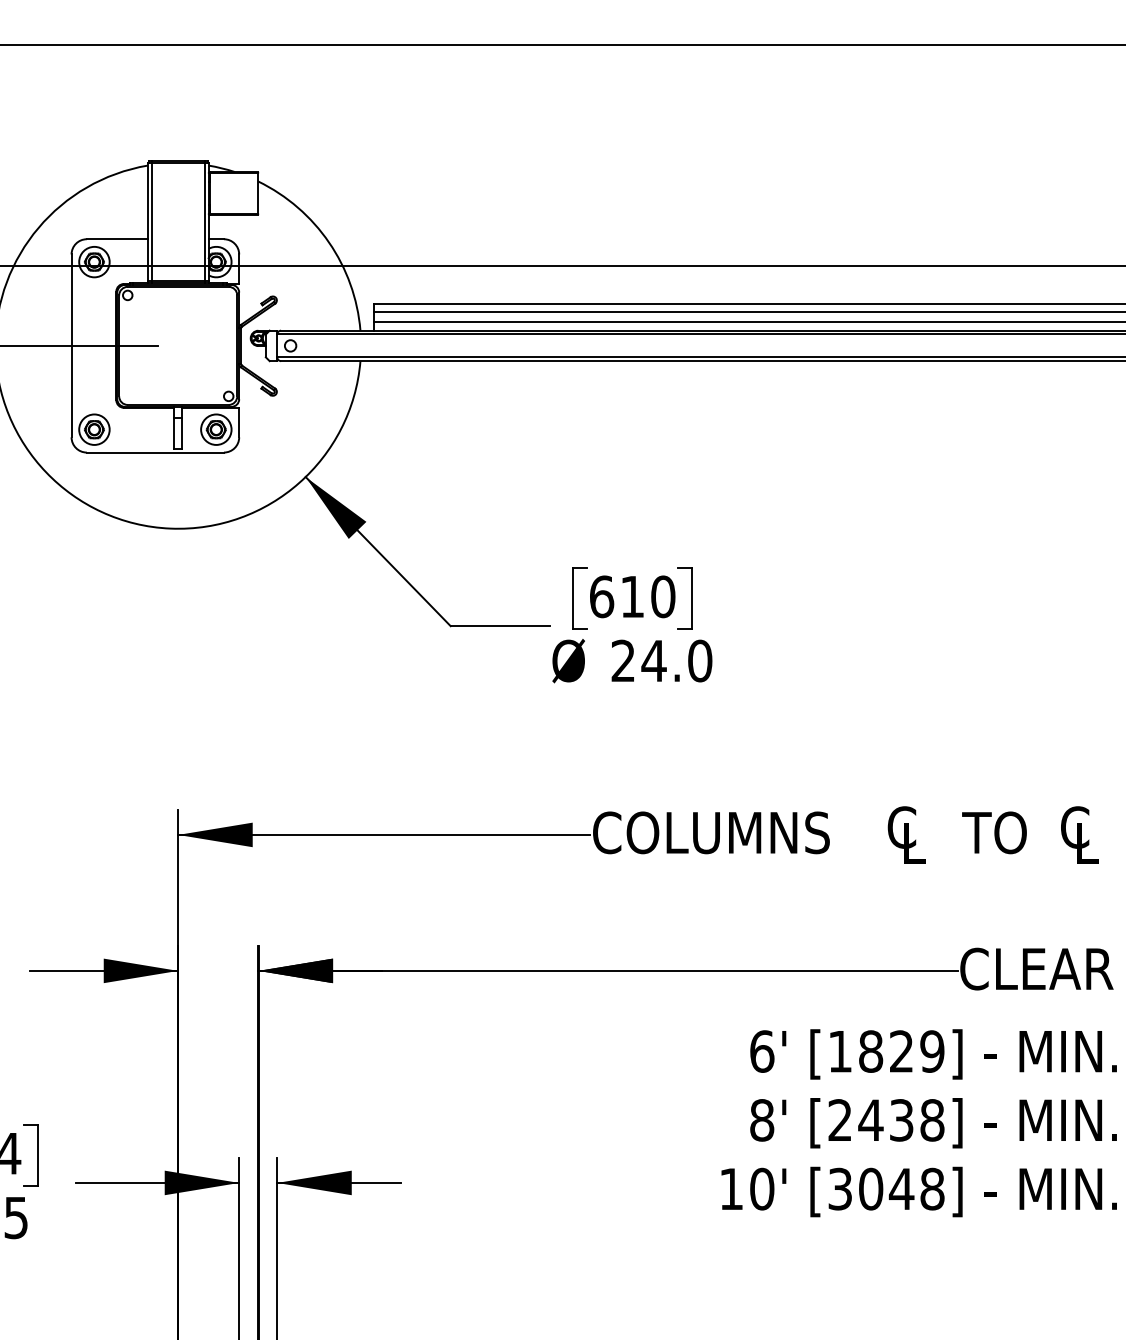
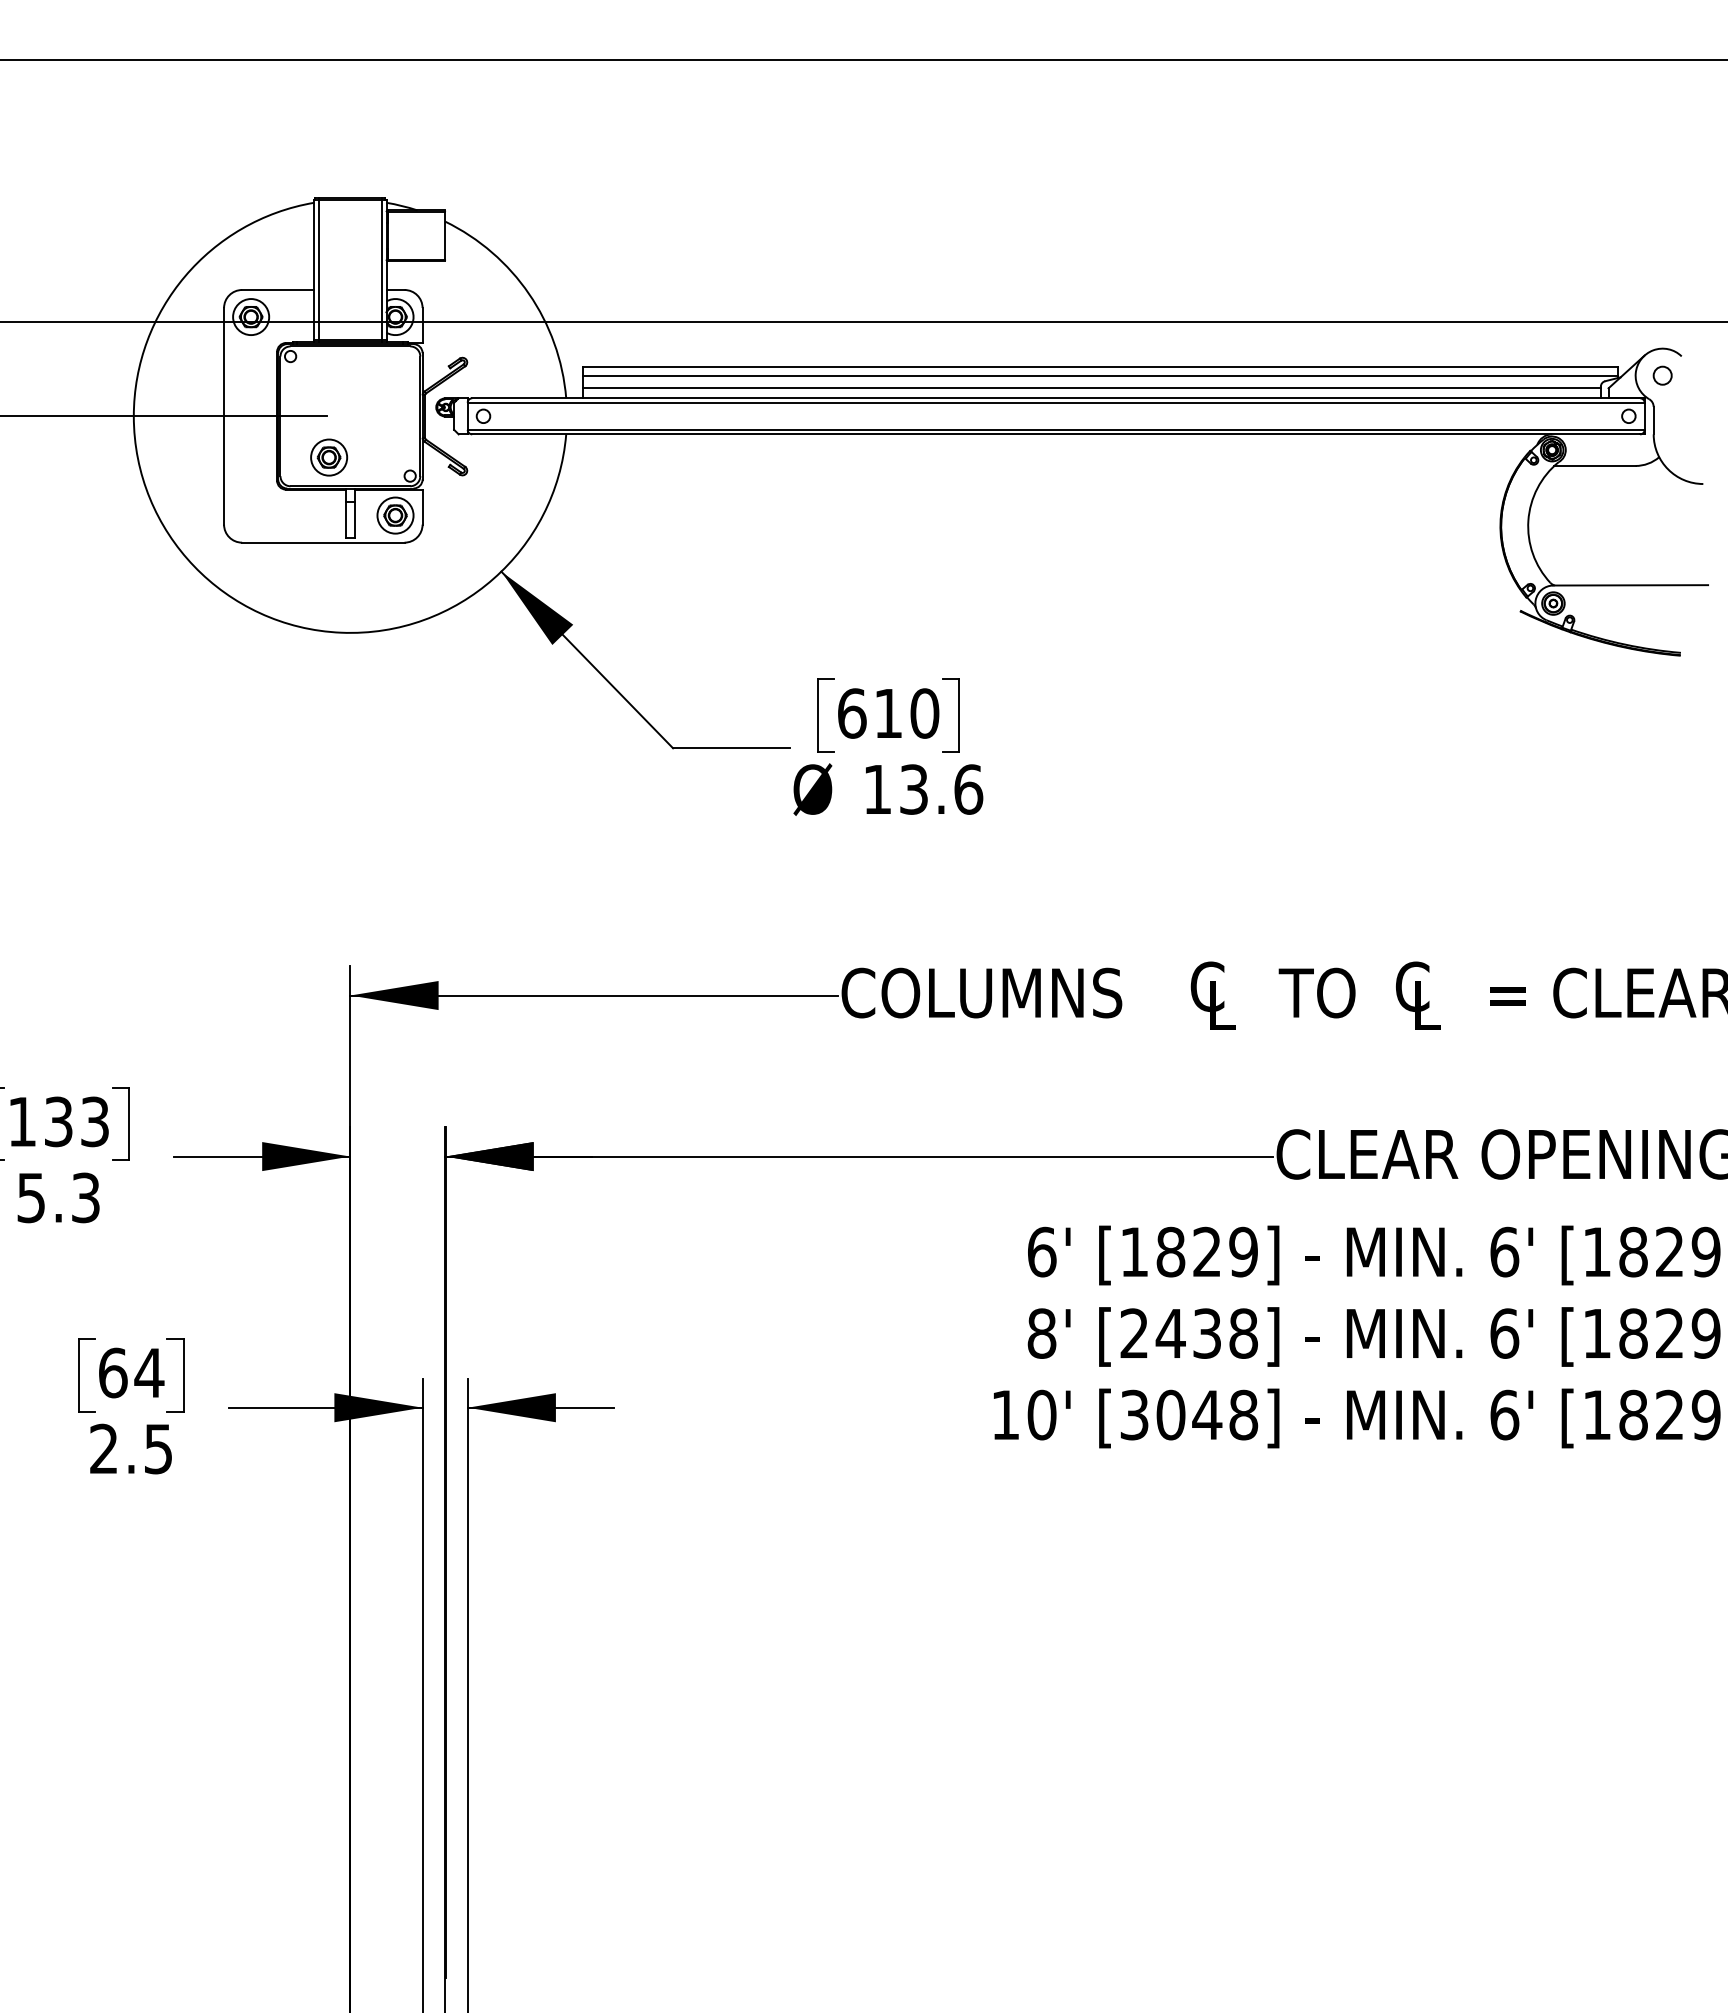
part: (94, 429) -> (329, 457), moved
text: (662, 660) -> (923, 789), 24.0 -> 13.6

